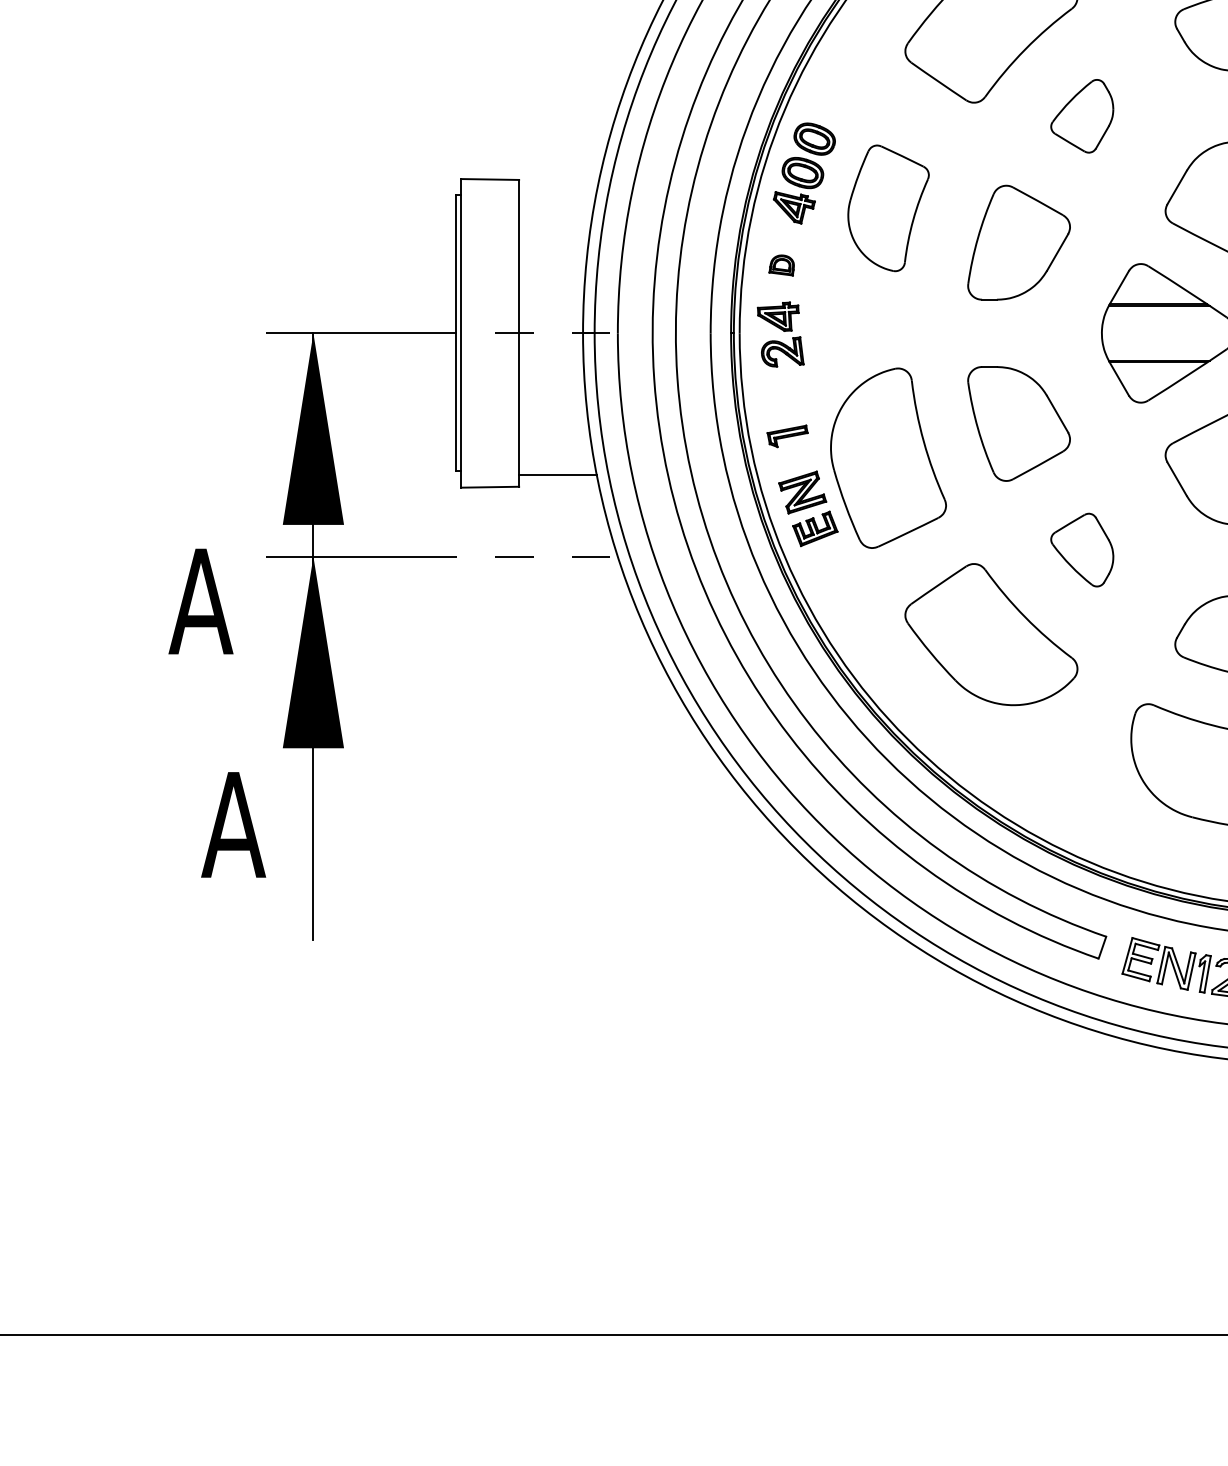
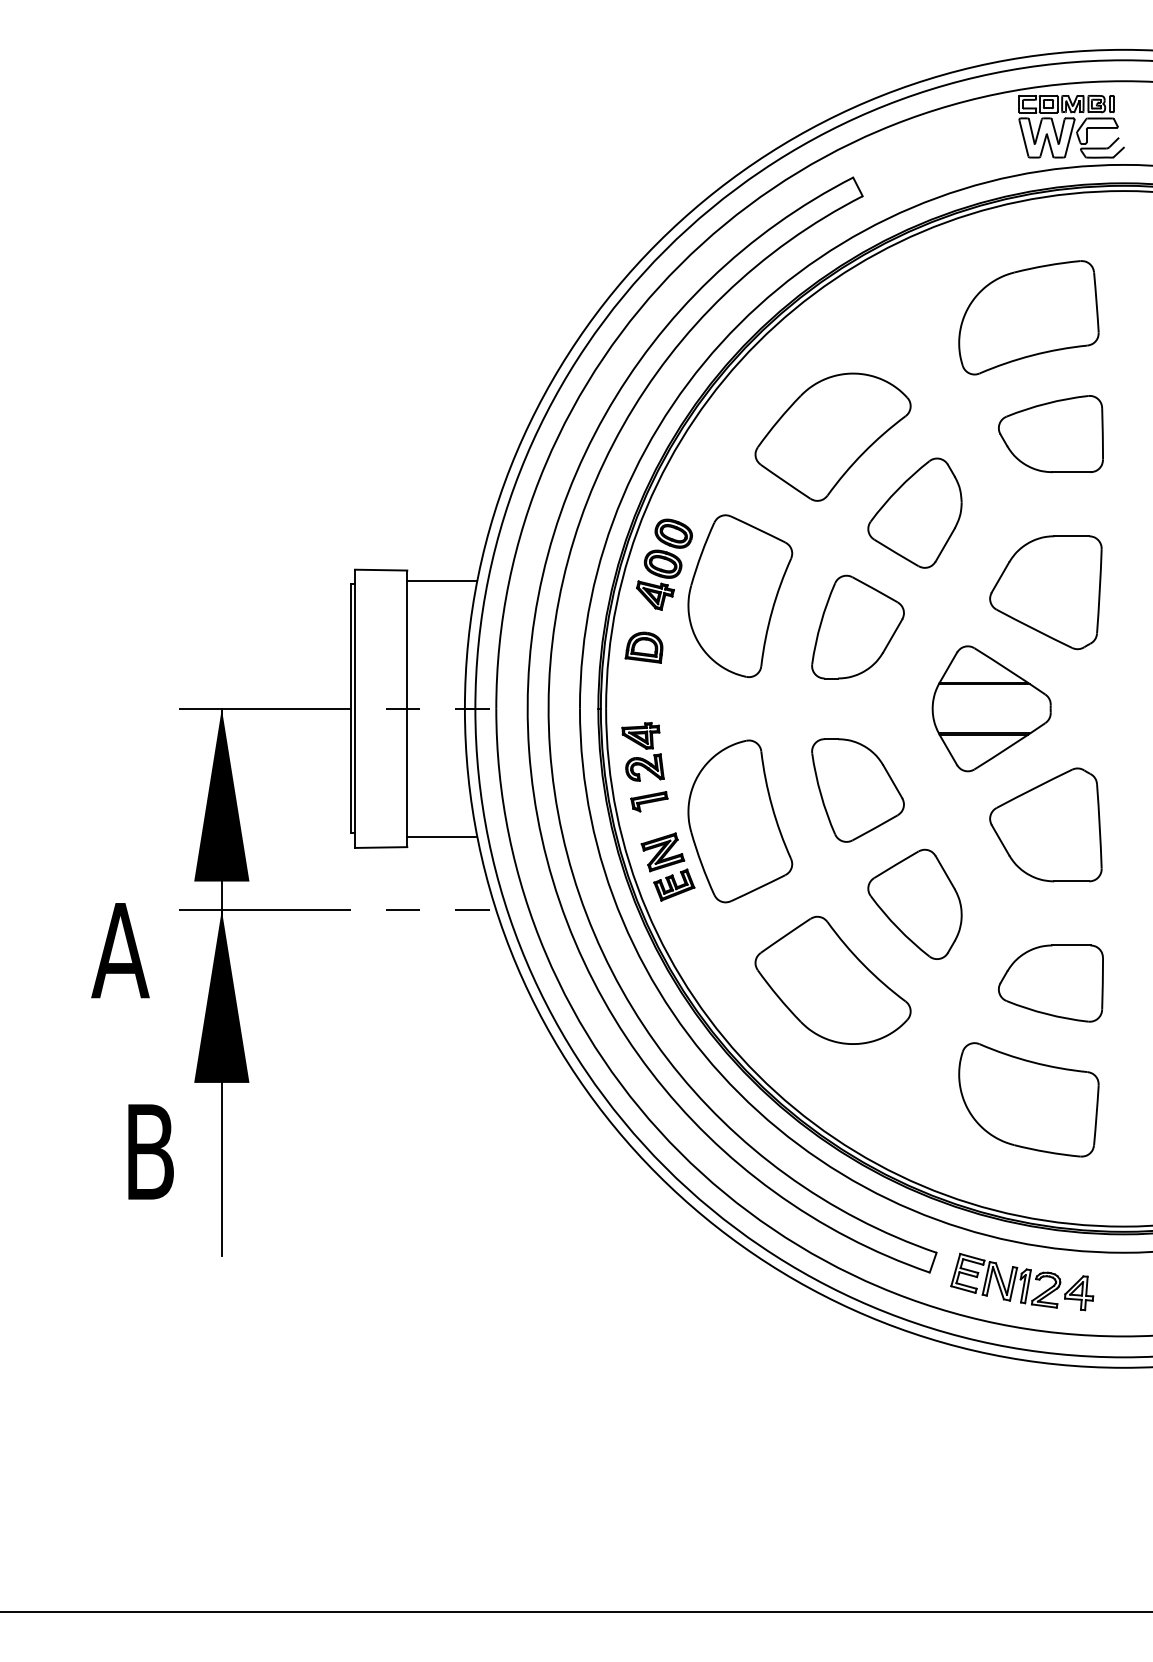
part: (1081, 115) -> (914, 512), size x1.67
line: (558, 192) -> (442, 581), added
part: (888, 207) -> (740, 595), size x1.43
part: (781, 265) -> (643, 647), size x1.67
part: (780, 334) -> (642, 751), moved
part: (1081, 549) -> (914, 903), size x1.67
text: (233, 824) -> (149, 1151), A -> B

